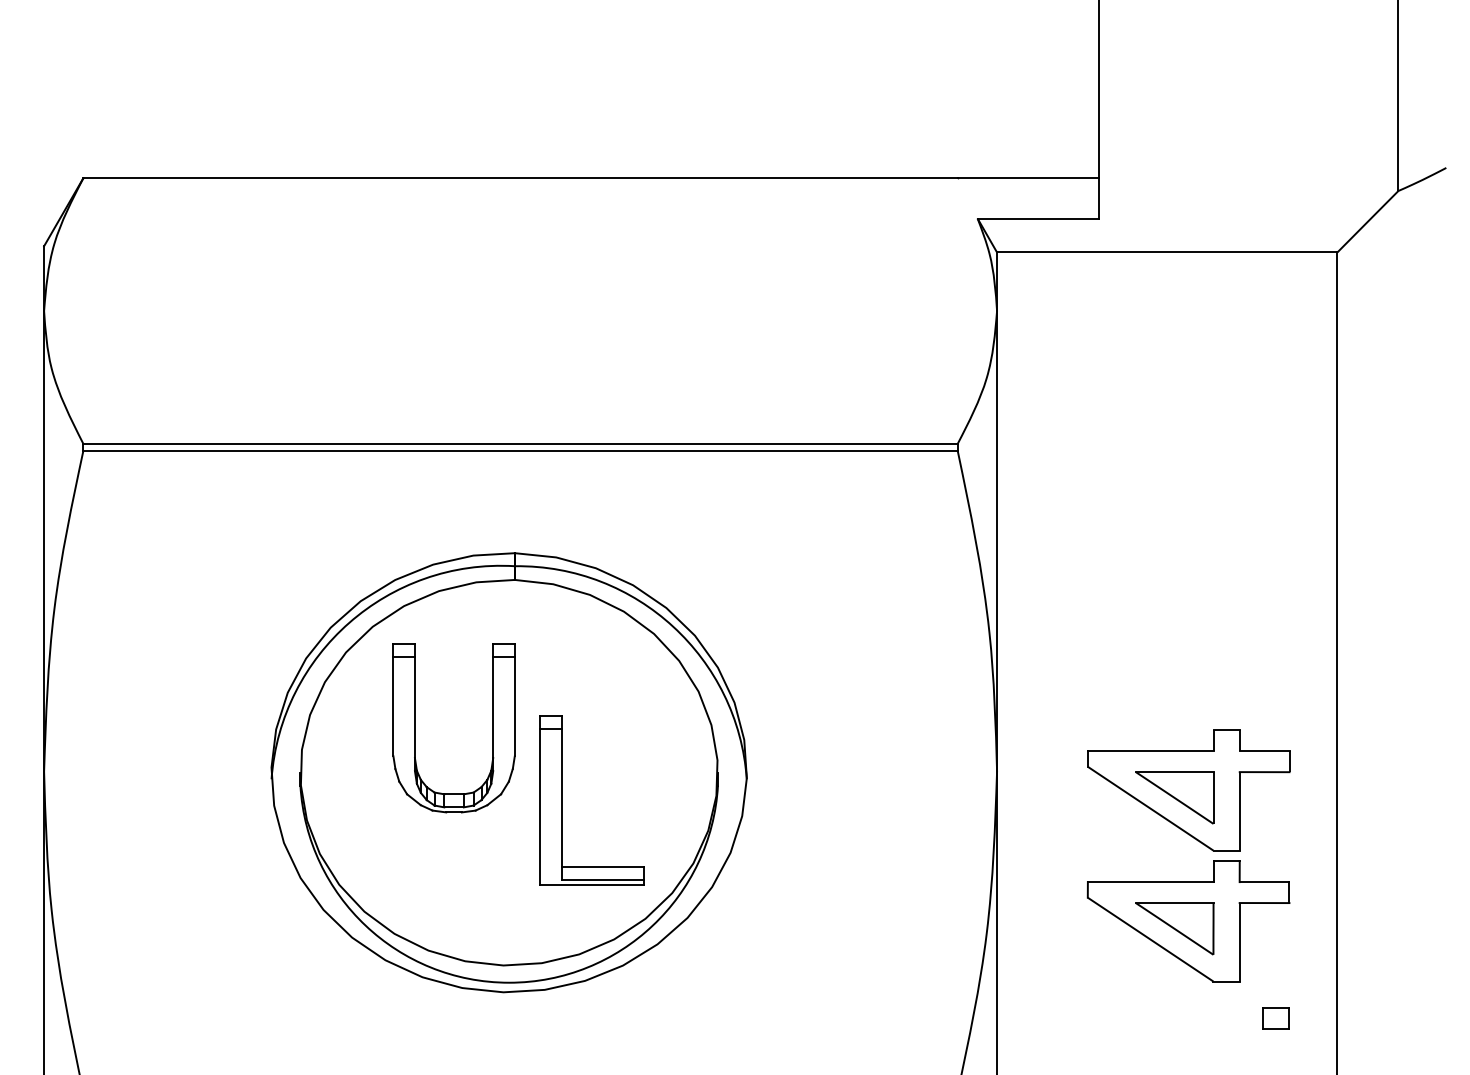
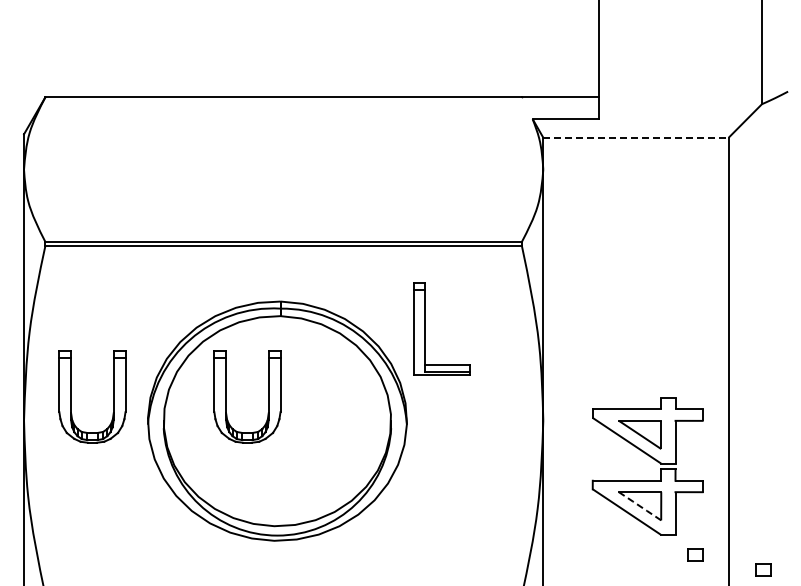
line: (1168, 252) -> (636, 137), solid -> dashed
part: (131, 727) -> (71, 396), added
part: (562, 799) -> (425, 328), moved
line: (1175, 929) -> (640, 506), solid -> dashed
part: (1401, 1044) -> (763, 569), added

